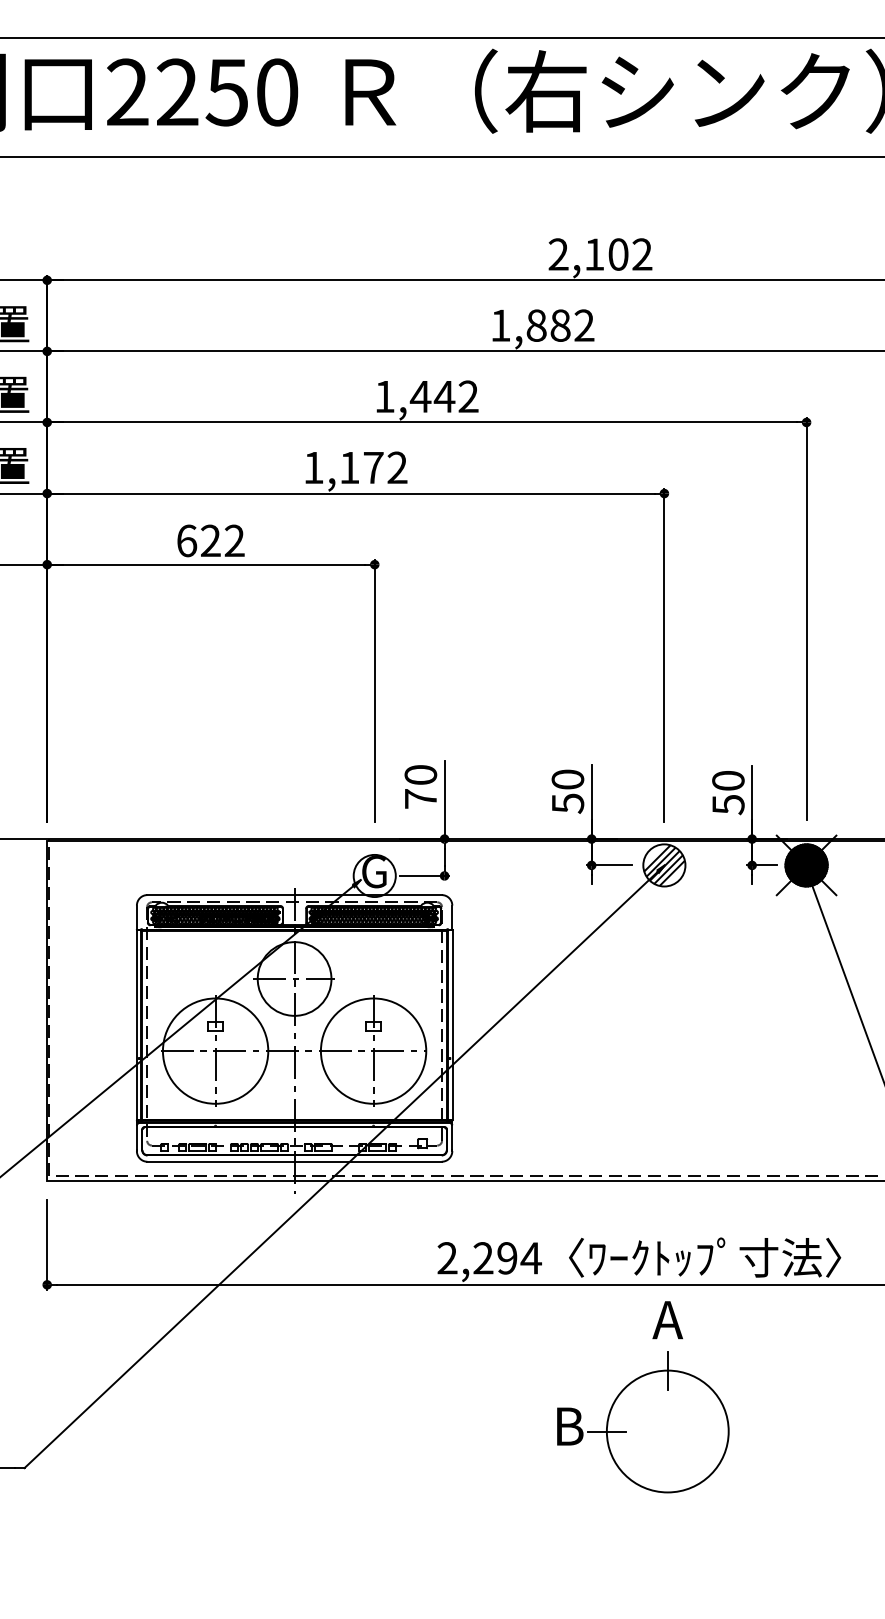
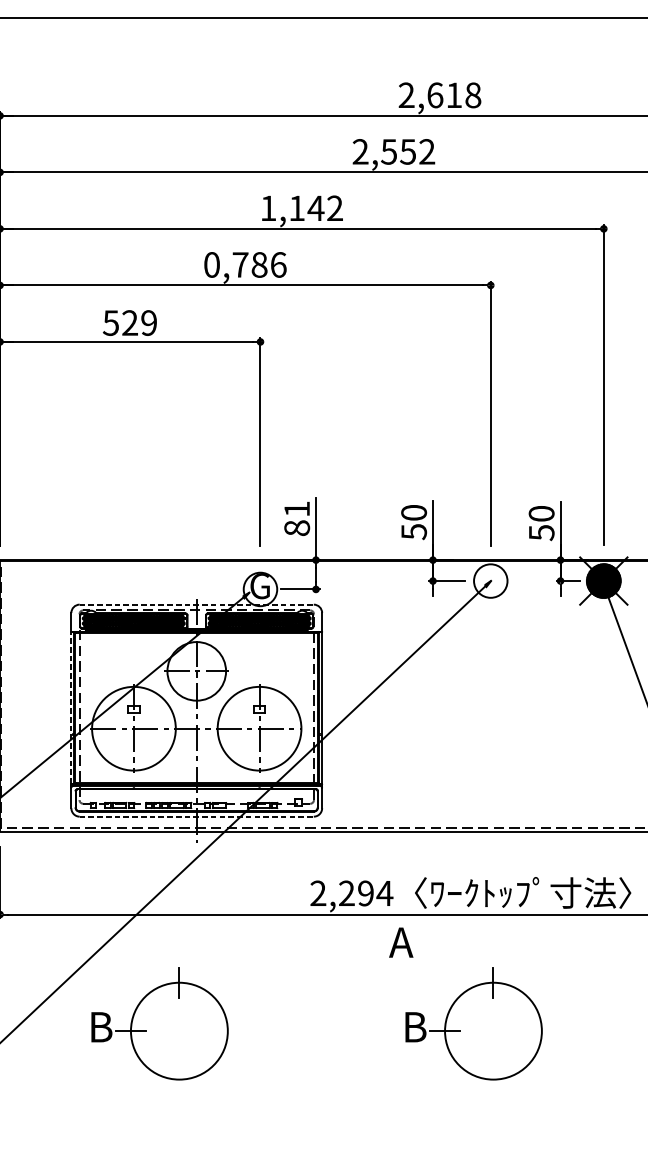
text: (618, 254) -> (454, 95), 2,102 -> 2,618
text: (530, 325) -> (384, 151), 1,882 -> 2,552
text: (420, 396) -> (296, 208), 1,442 -> 1,142
text: (355, 467) -> (245, 264), 1,172 -> 0,786
text: (210, 540) -> (129, 322), 622 -> 529
text: (420, 786) -> (296, 518), 70 -> 81
hatch: (664, 865) -> (490, 581), removed
line: (295, 895) -> (197, 604), solid -> dashed
line: (136, 1024) -> (71, 707), solid -> dashed
line: (295, 1161) -> (197, 816), solid -> dashed
text: (667, 1320) -> (401, 942), moved
part: (248, 1422) -> (160, 1024), added

